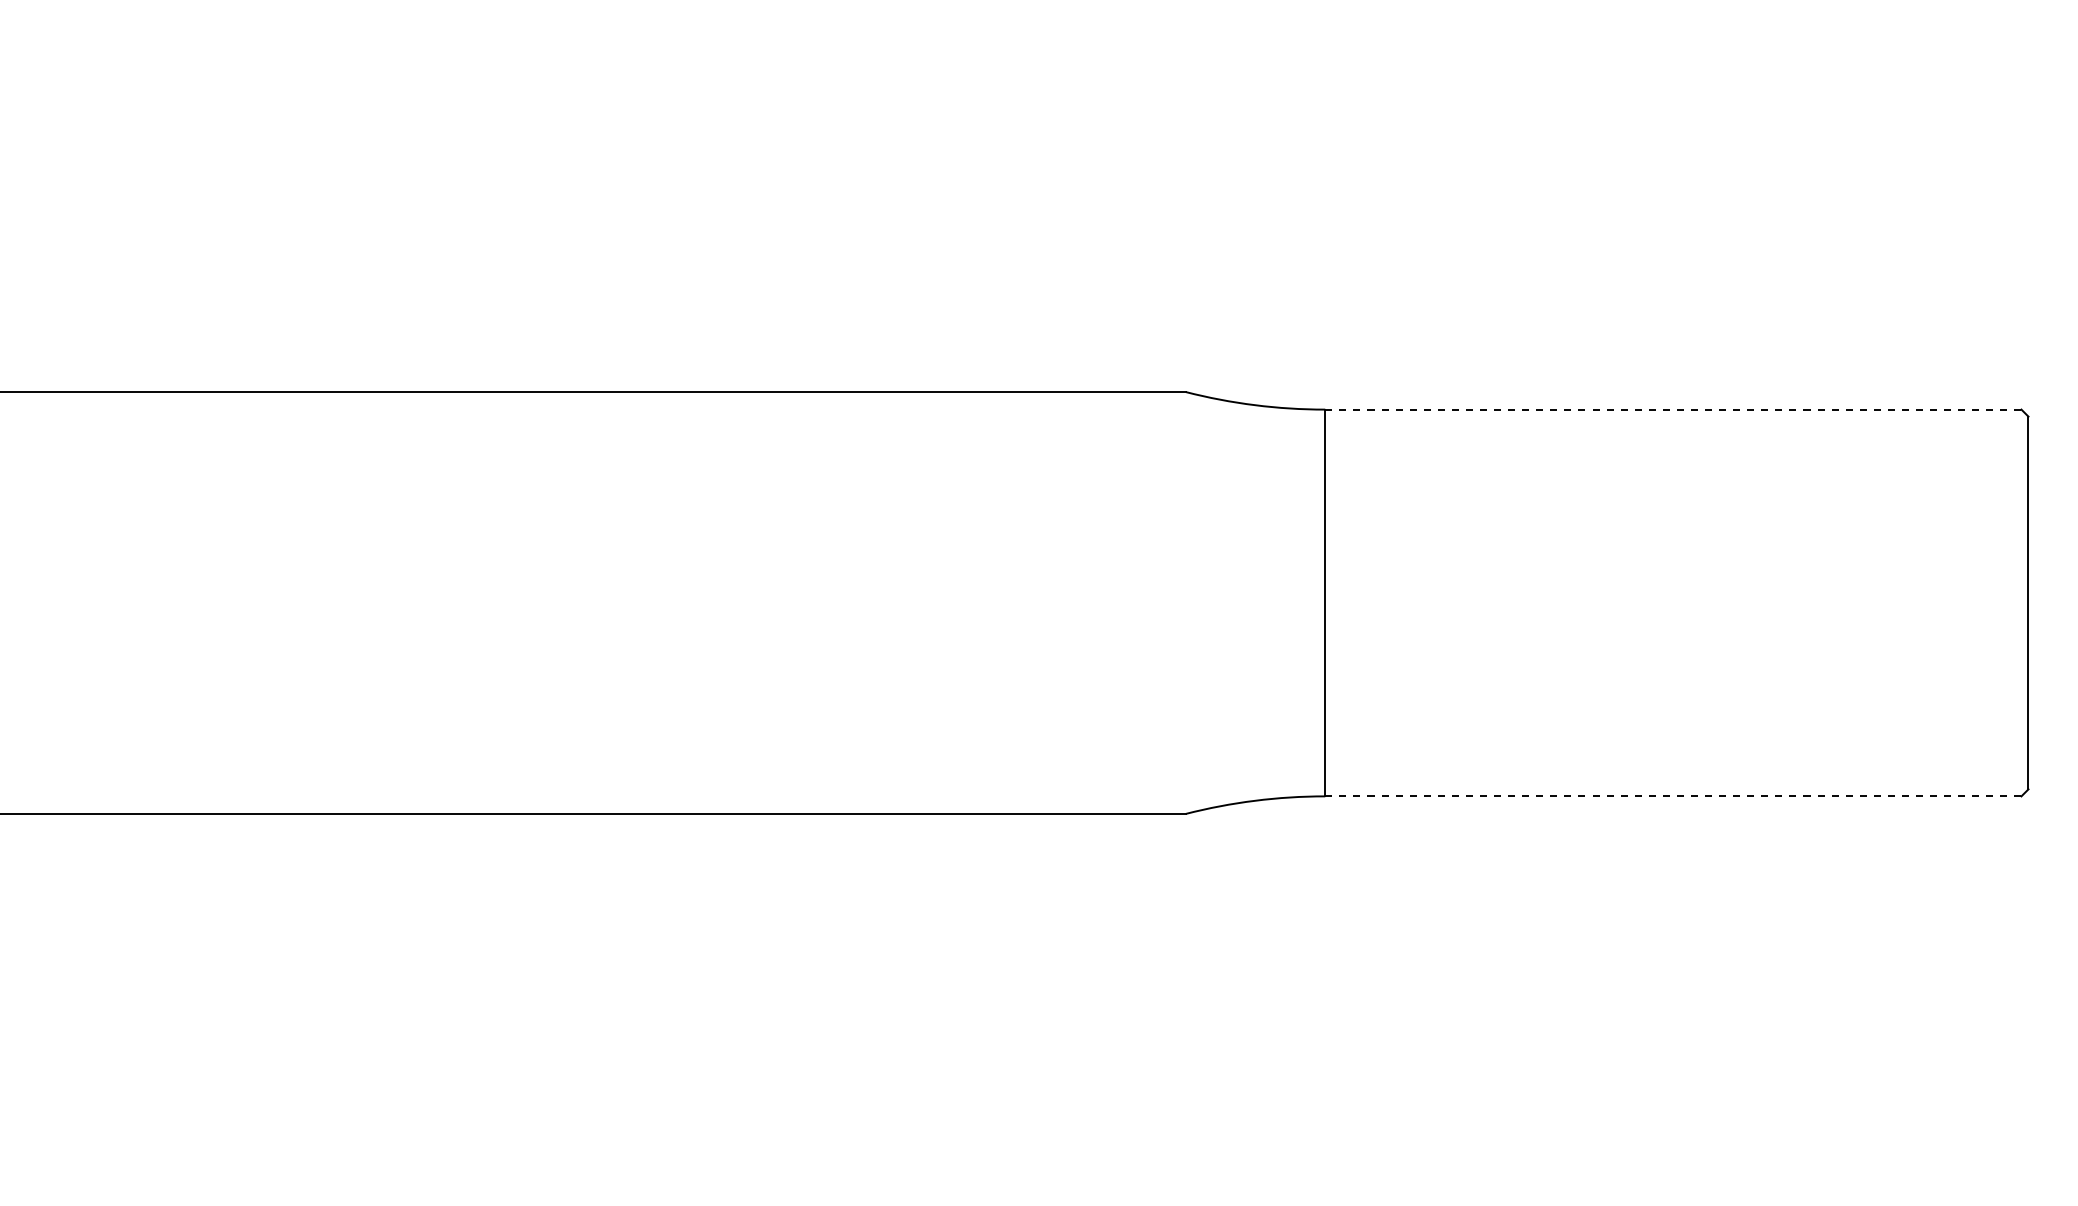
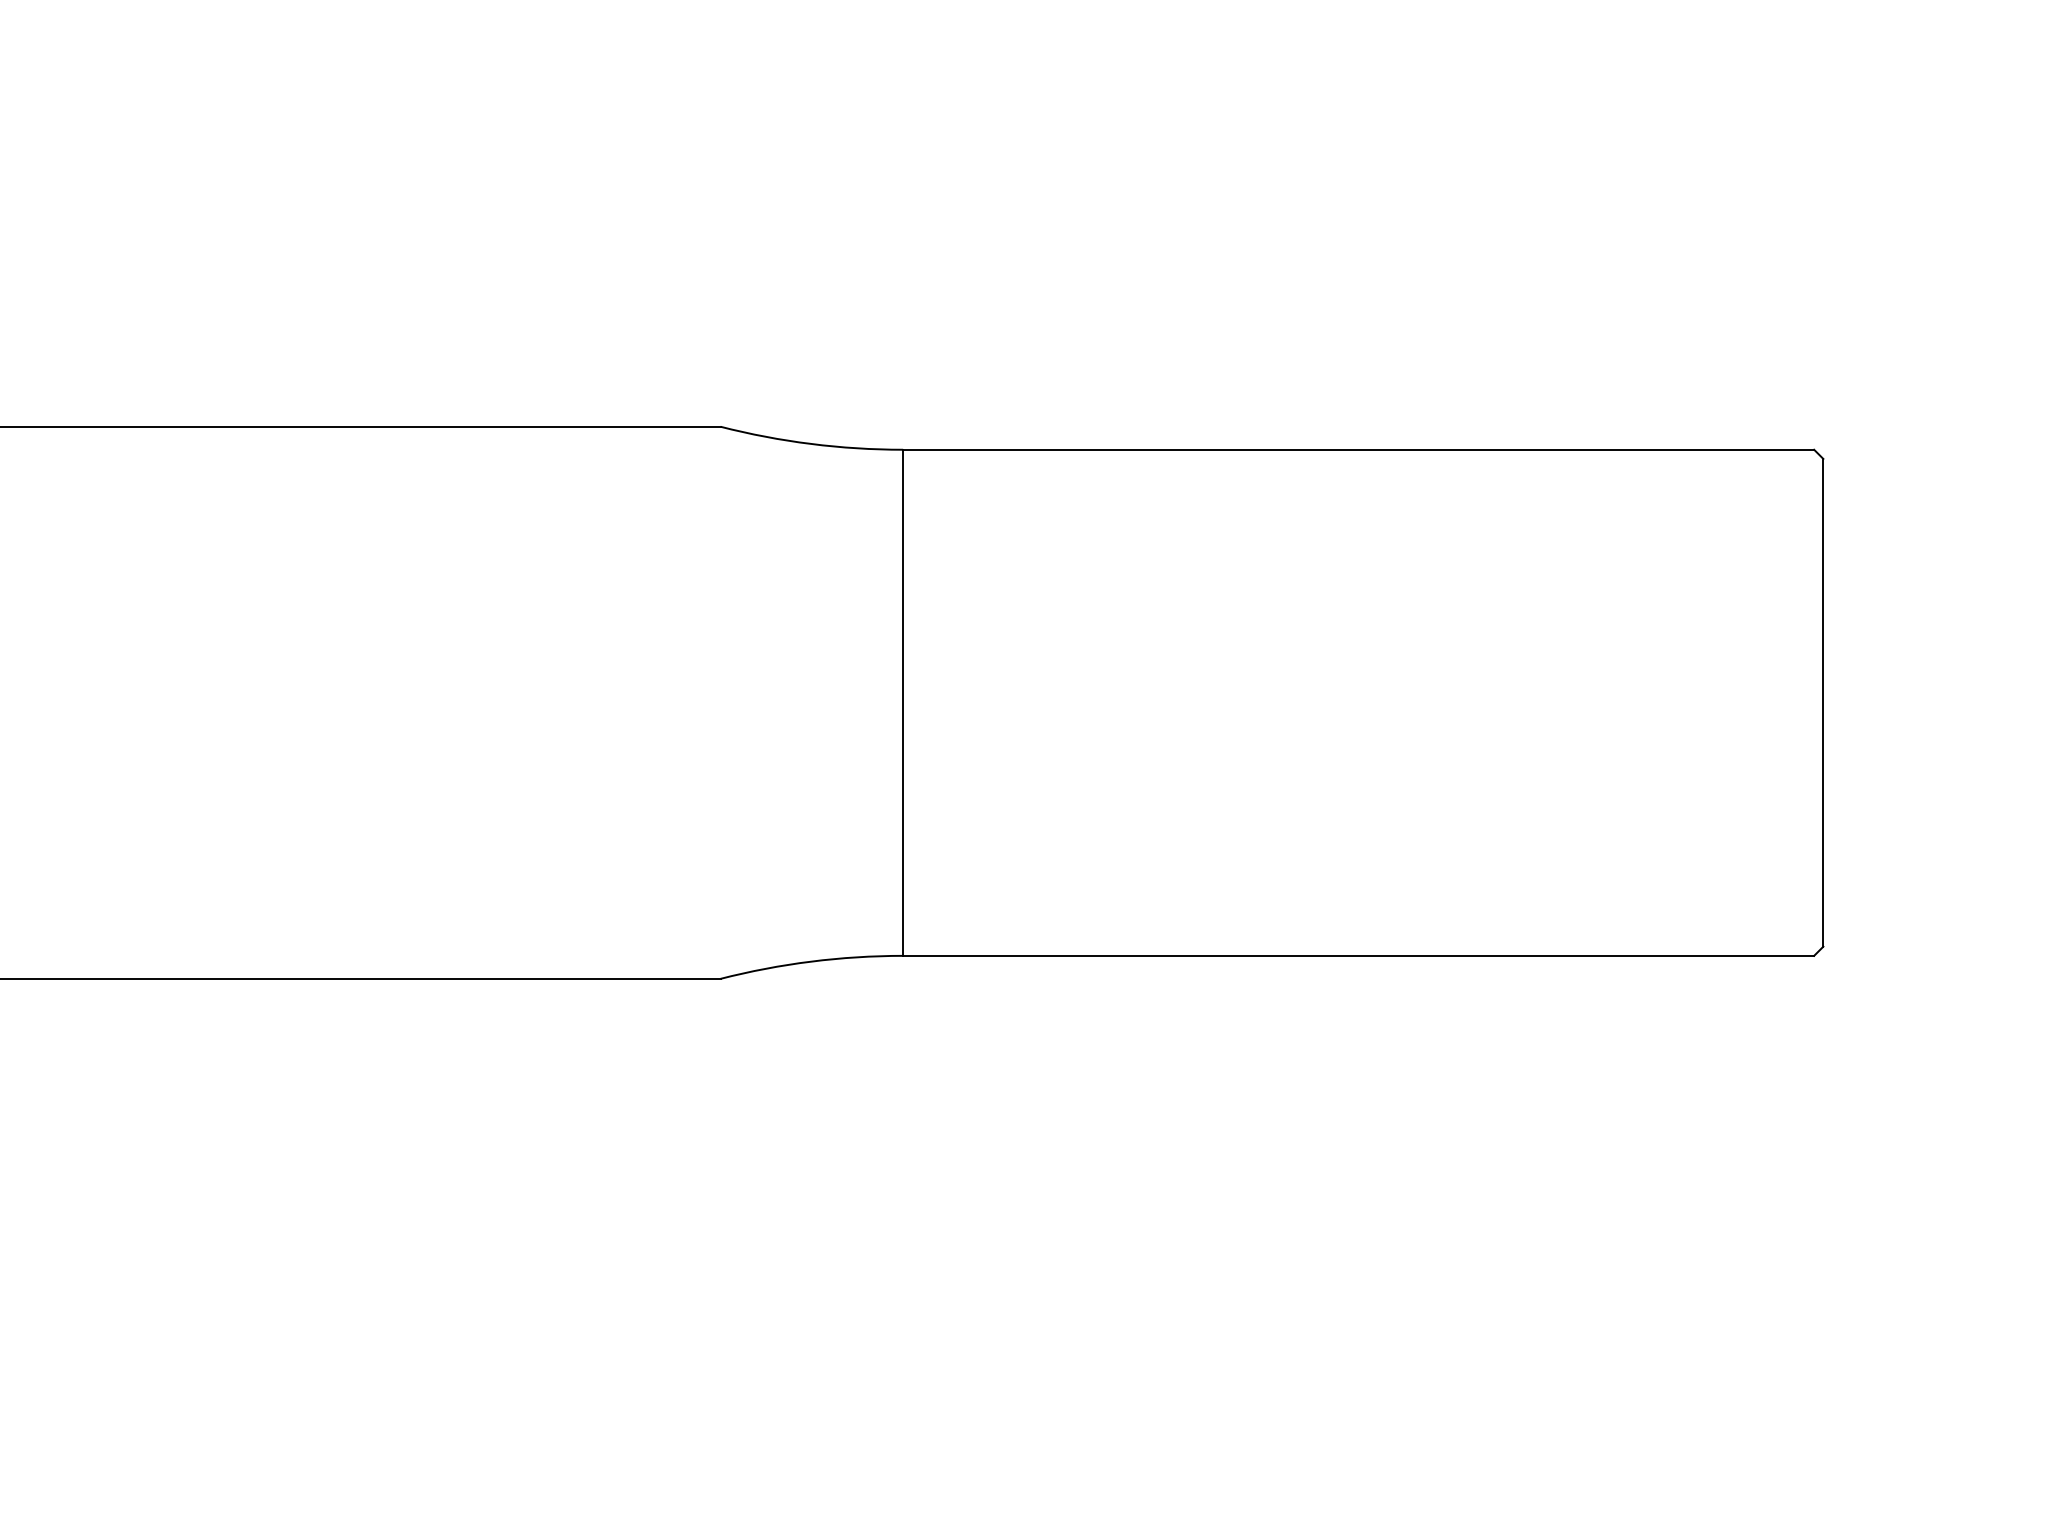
line: (1673, 409) -> (1358, 449), dashed -> solid
line: (1672, 796) -> (1357, 956), dashed -> solid

